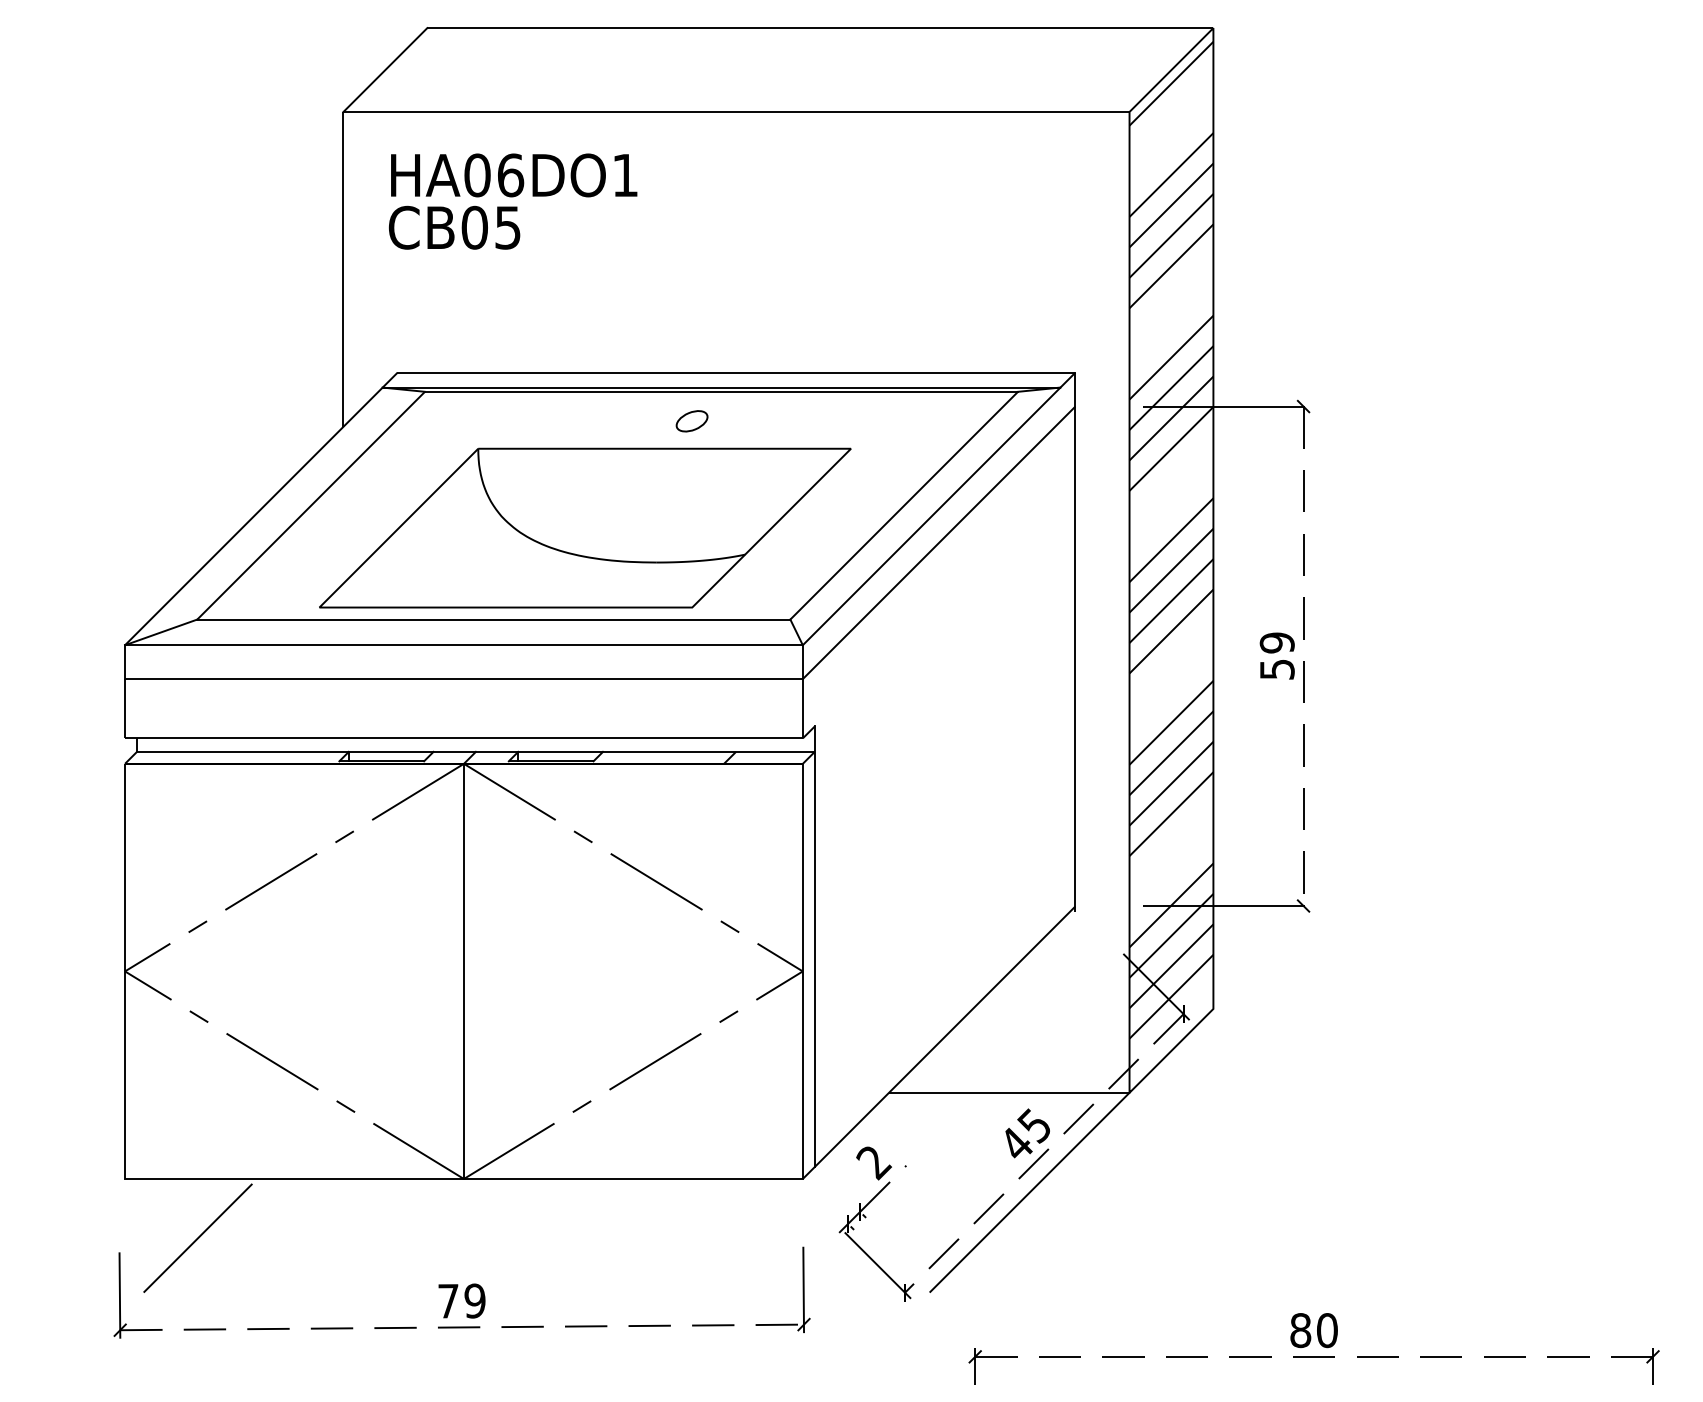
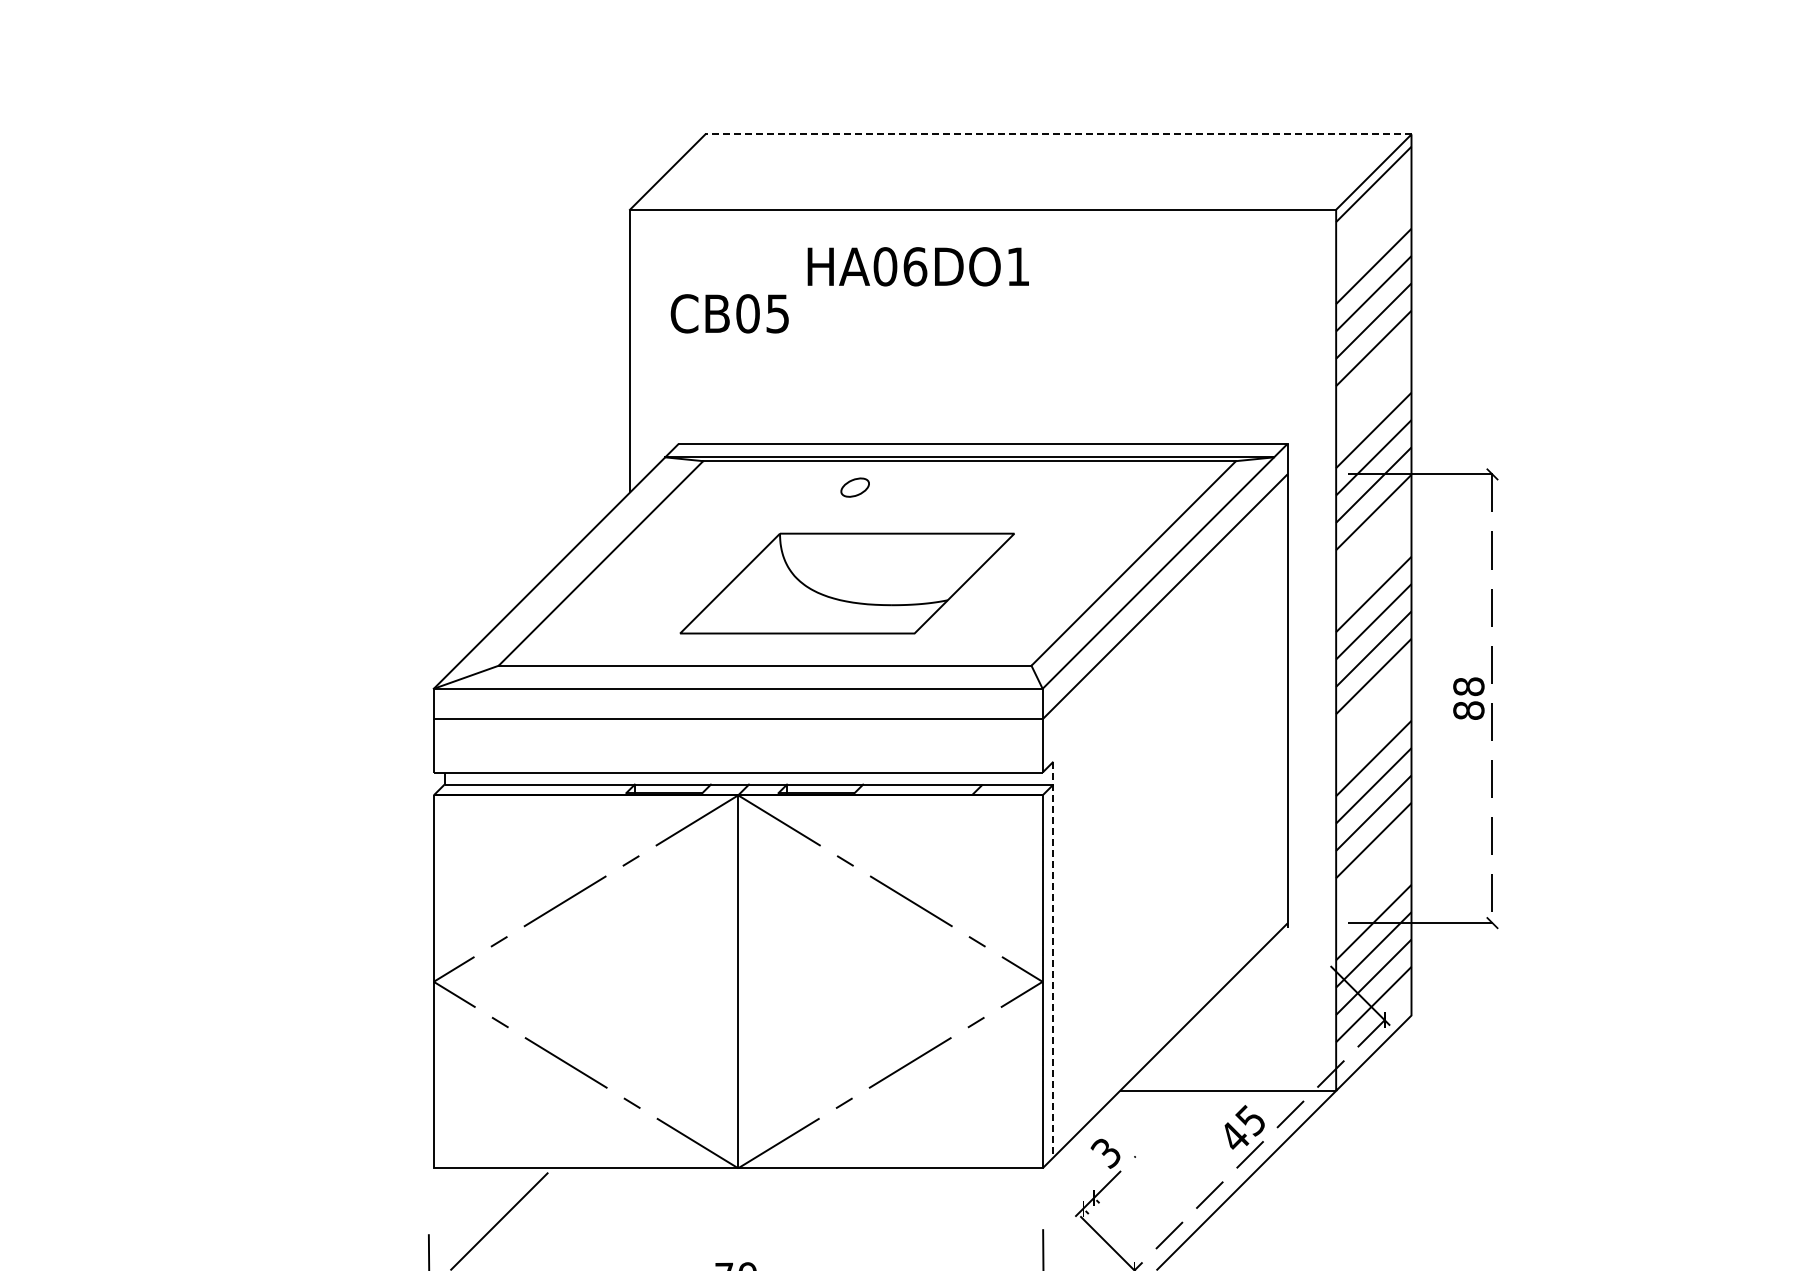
line: (819, 28) -> (1057, 134), solid -> dashed
text: (513, 175) -> (917, 266), moved
part: (691, 421) -> (854, 487), moved
part: (585, 527) -> (847, 583), size x0.7
text: (1276, 656) -> (1468, 698), 59 -> 88
line: (814, 946) -> (1053, 959), solid -> dashed
text: (873, 1162) -> (1106, 1153), 2 -> 3

